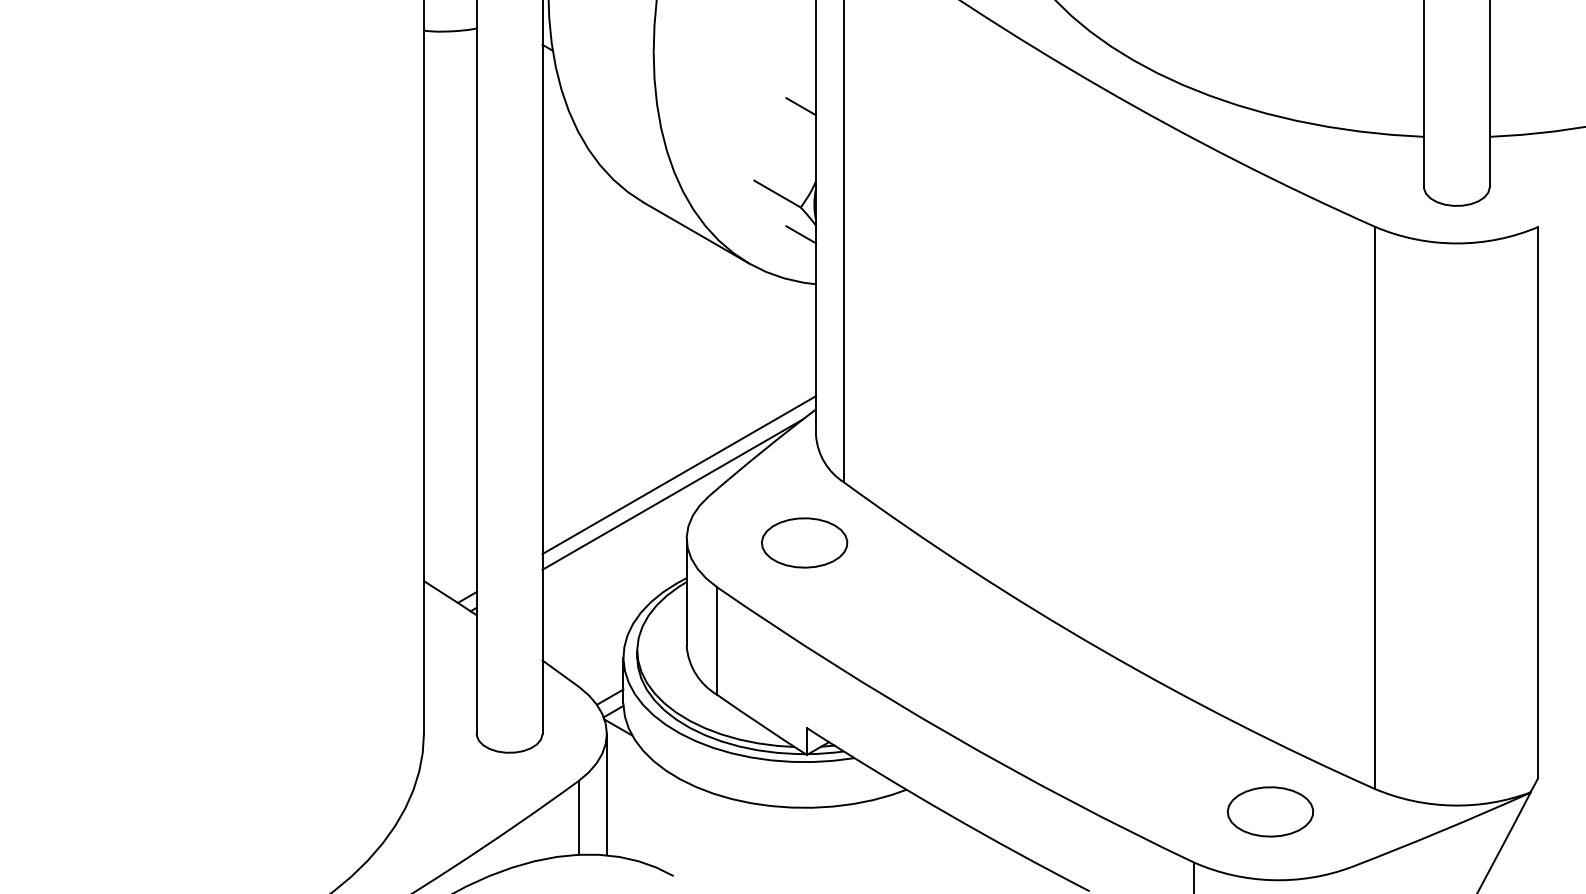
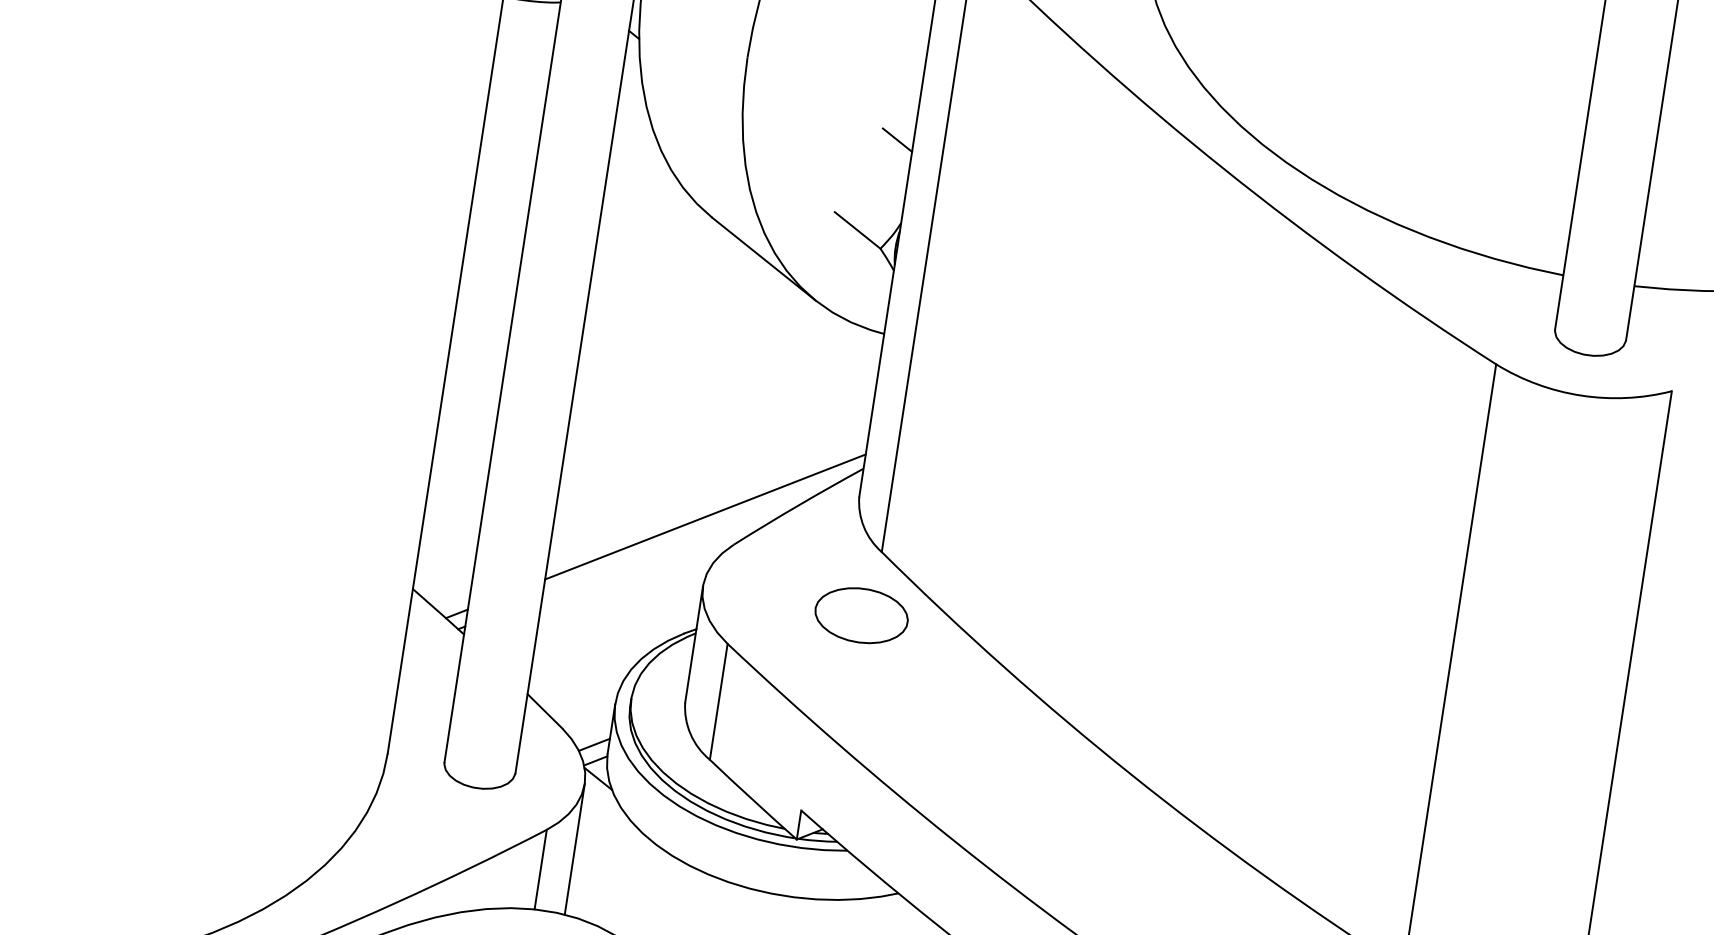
line: (801, 234) -> (876, 277), removed
line: (672, 494) -> (694, 536), removed
part: (804, 542) -> (861, 615), moved

